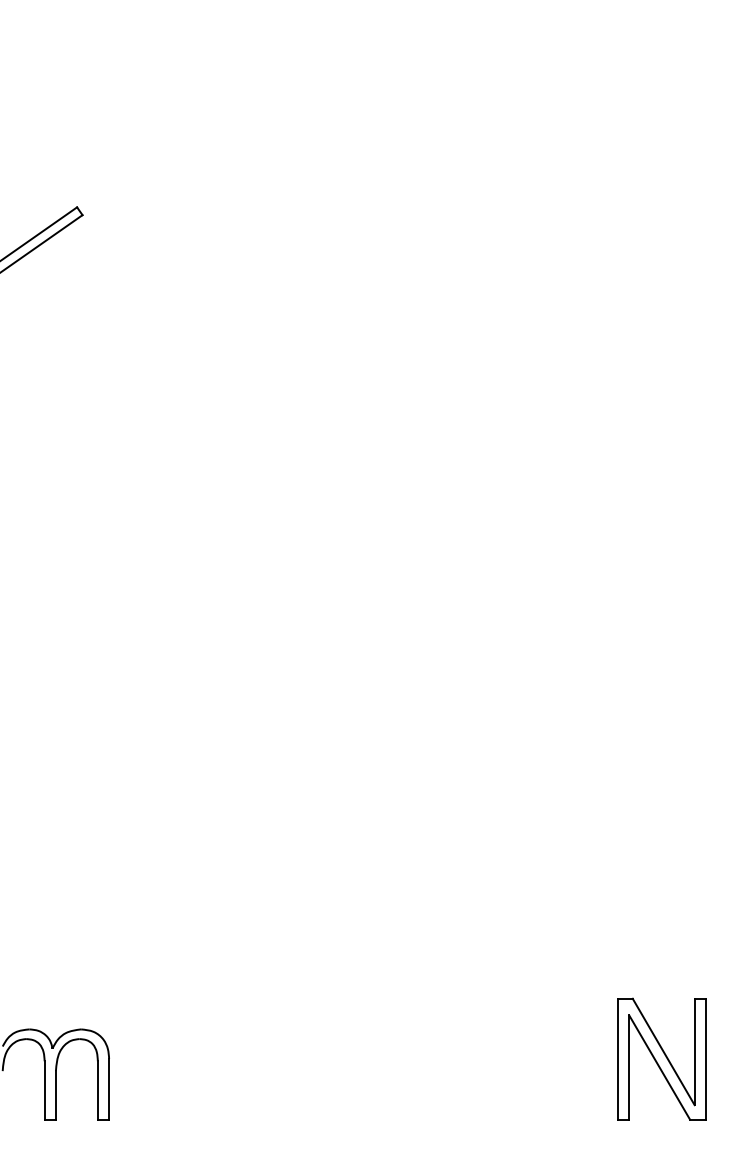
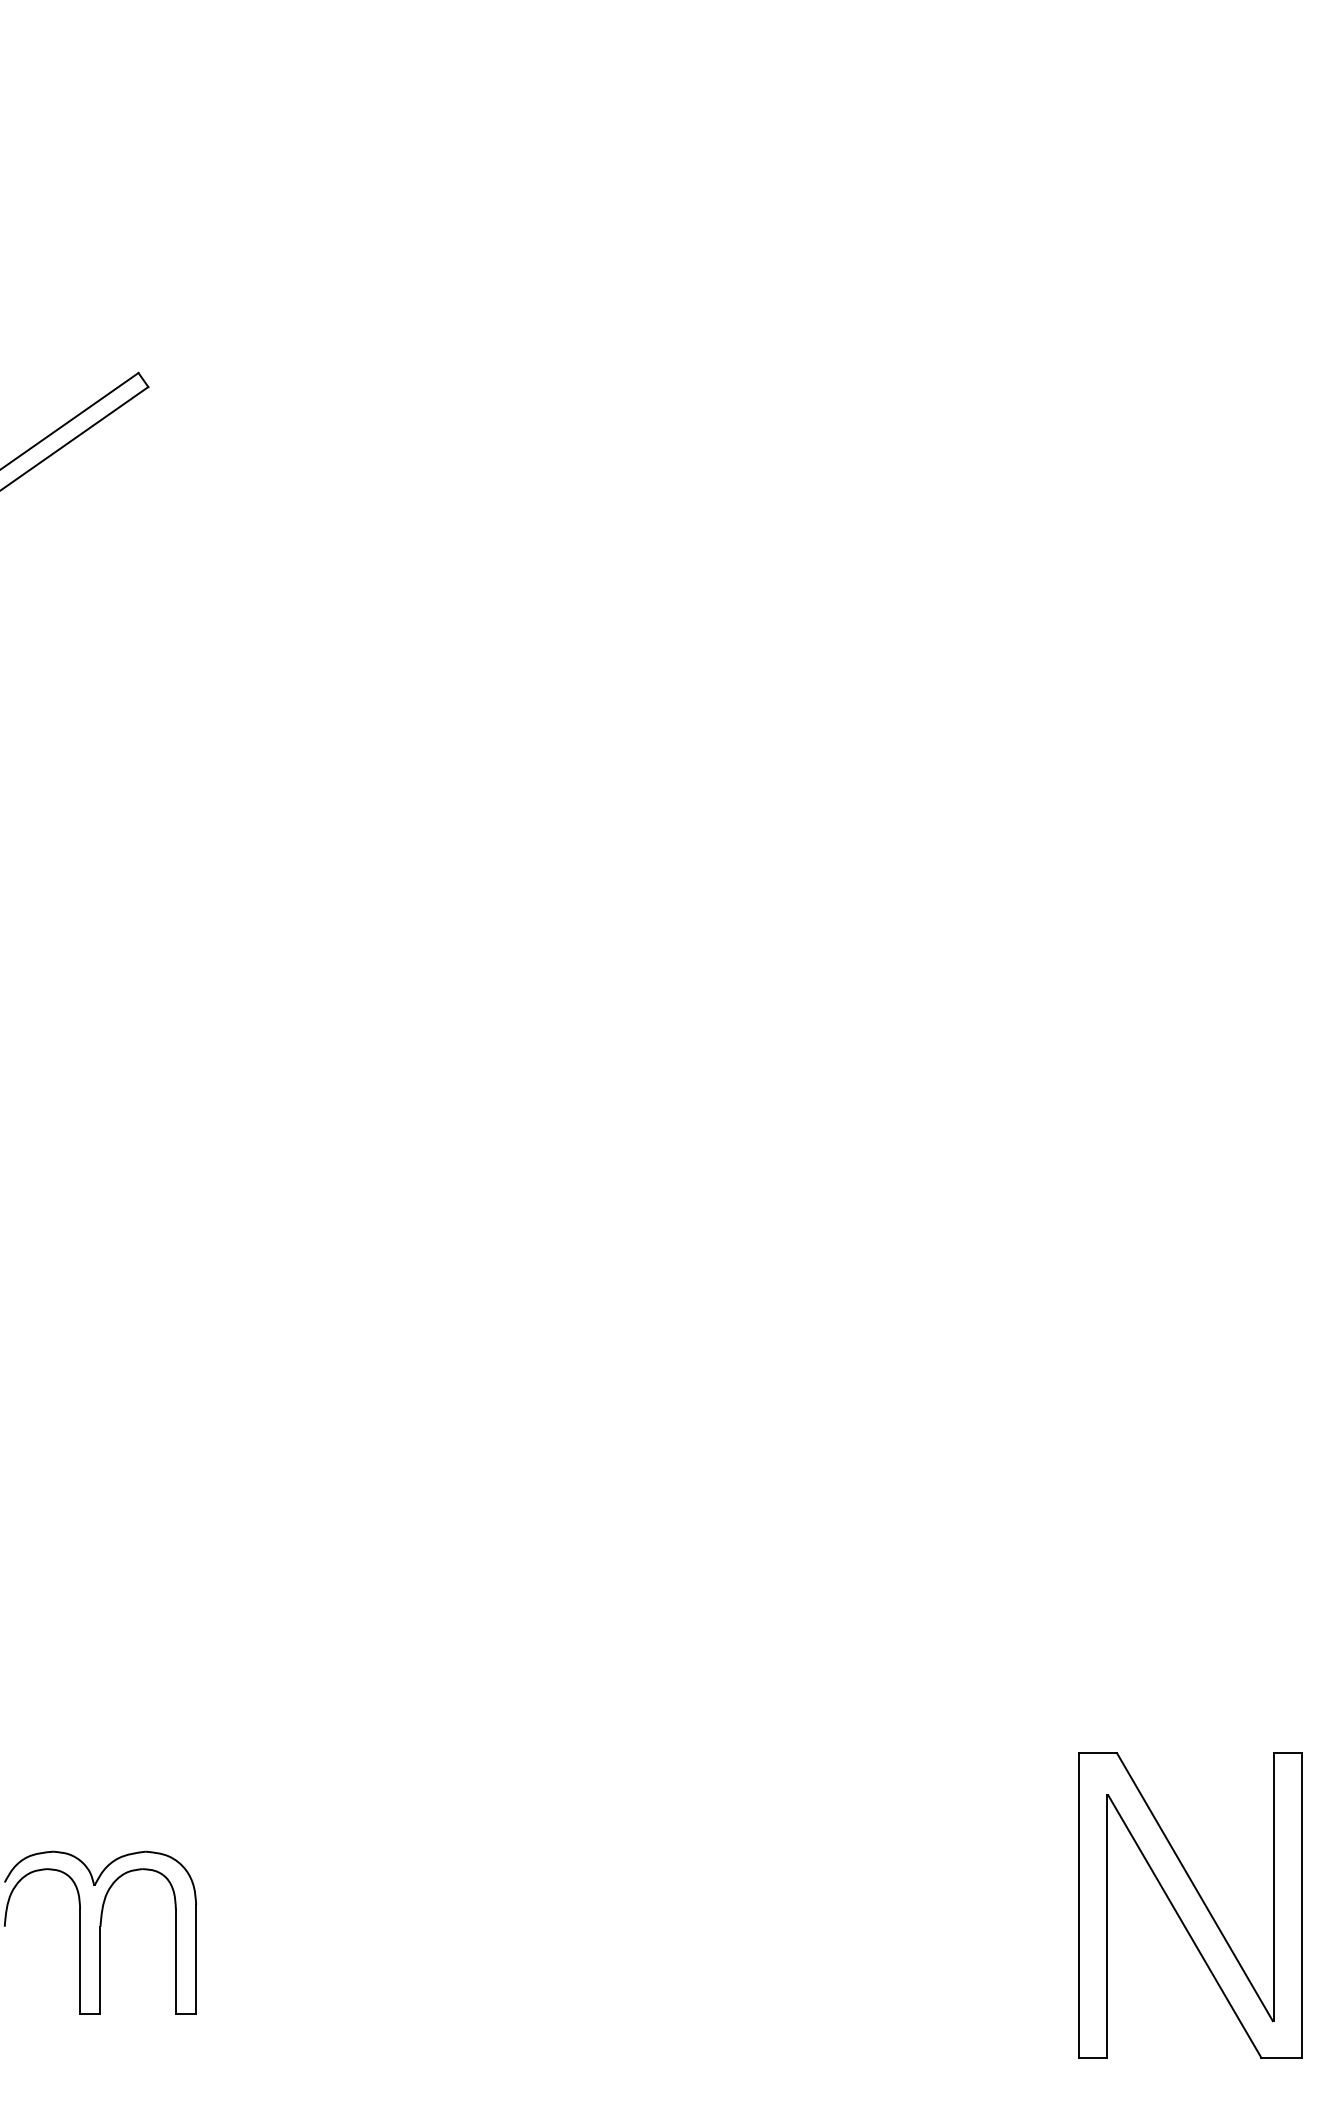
part: (661, 1058) -> (1189, 1904), size x1.4

